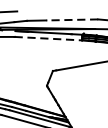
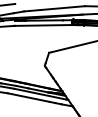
line: (72, 20) -> (62, 8), dashed -> solid
line: (48, 38) -> (43, 25), dashed -> solid

